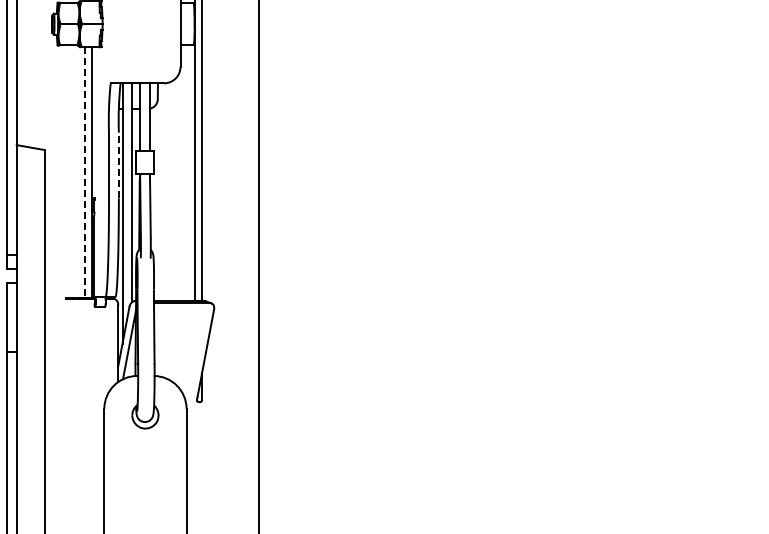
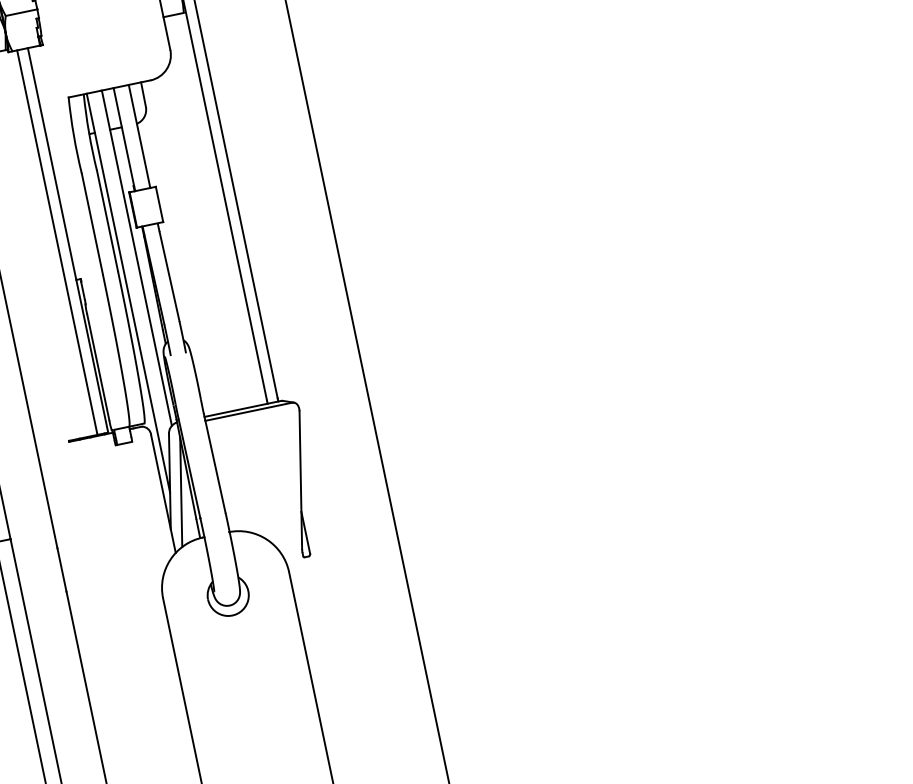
line: (118, 165) -> (106, 220), dashed -> solid
line: (84, 173) -> (57, 244), dashed -> solid

